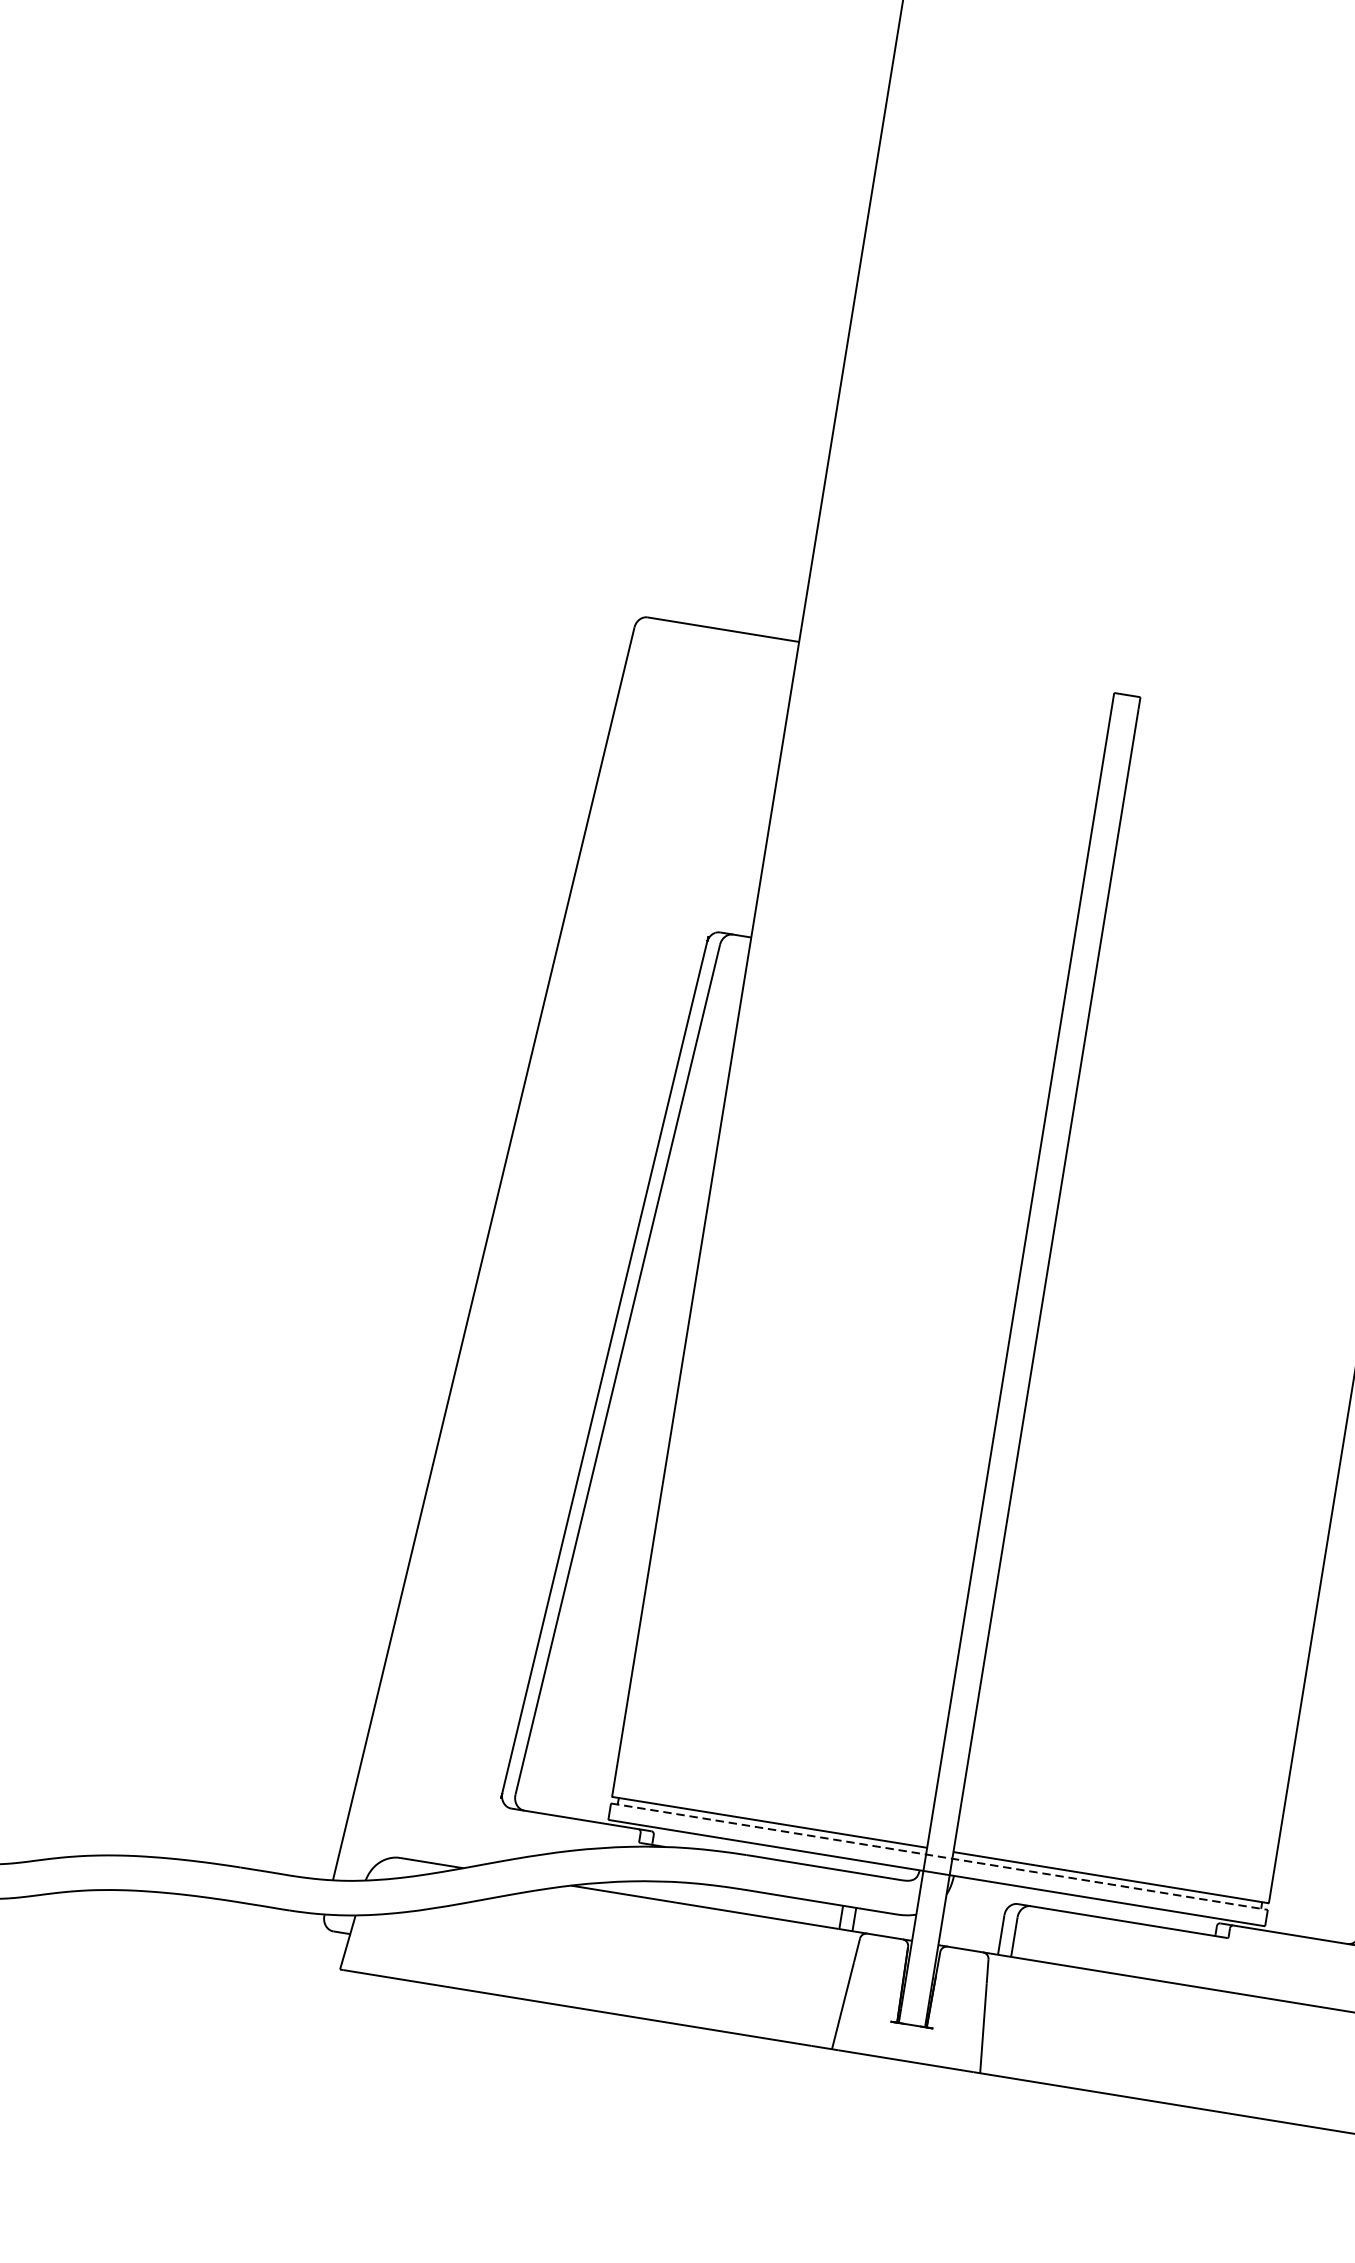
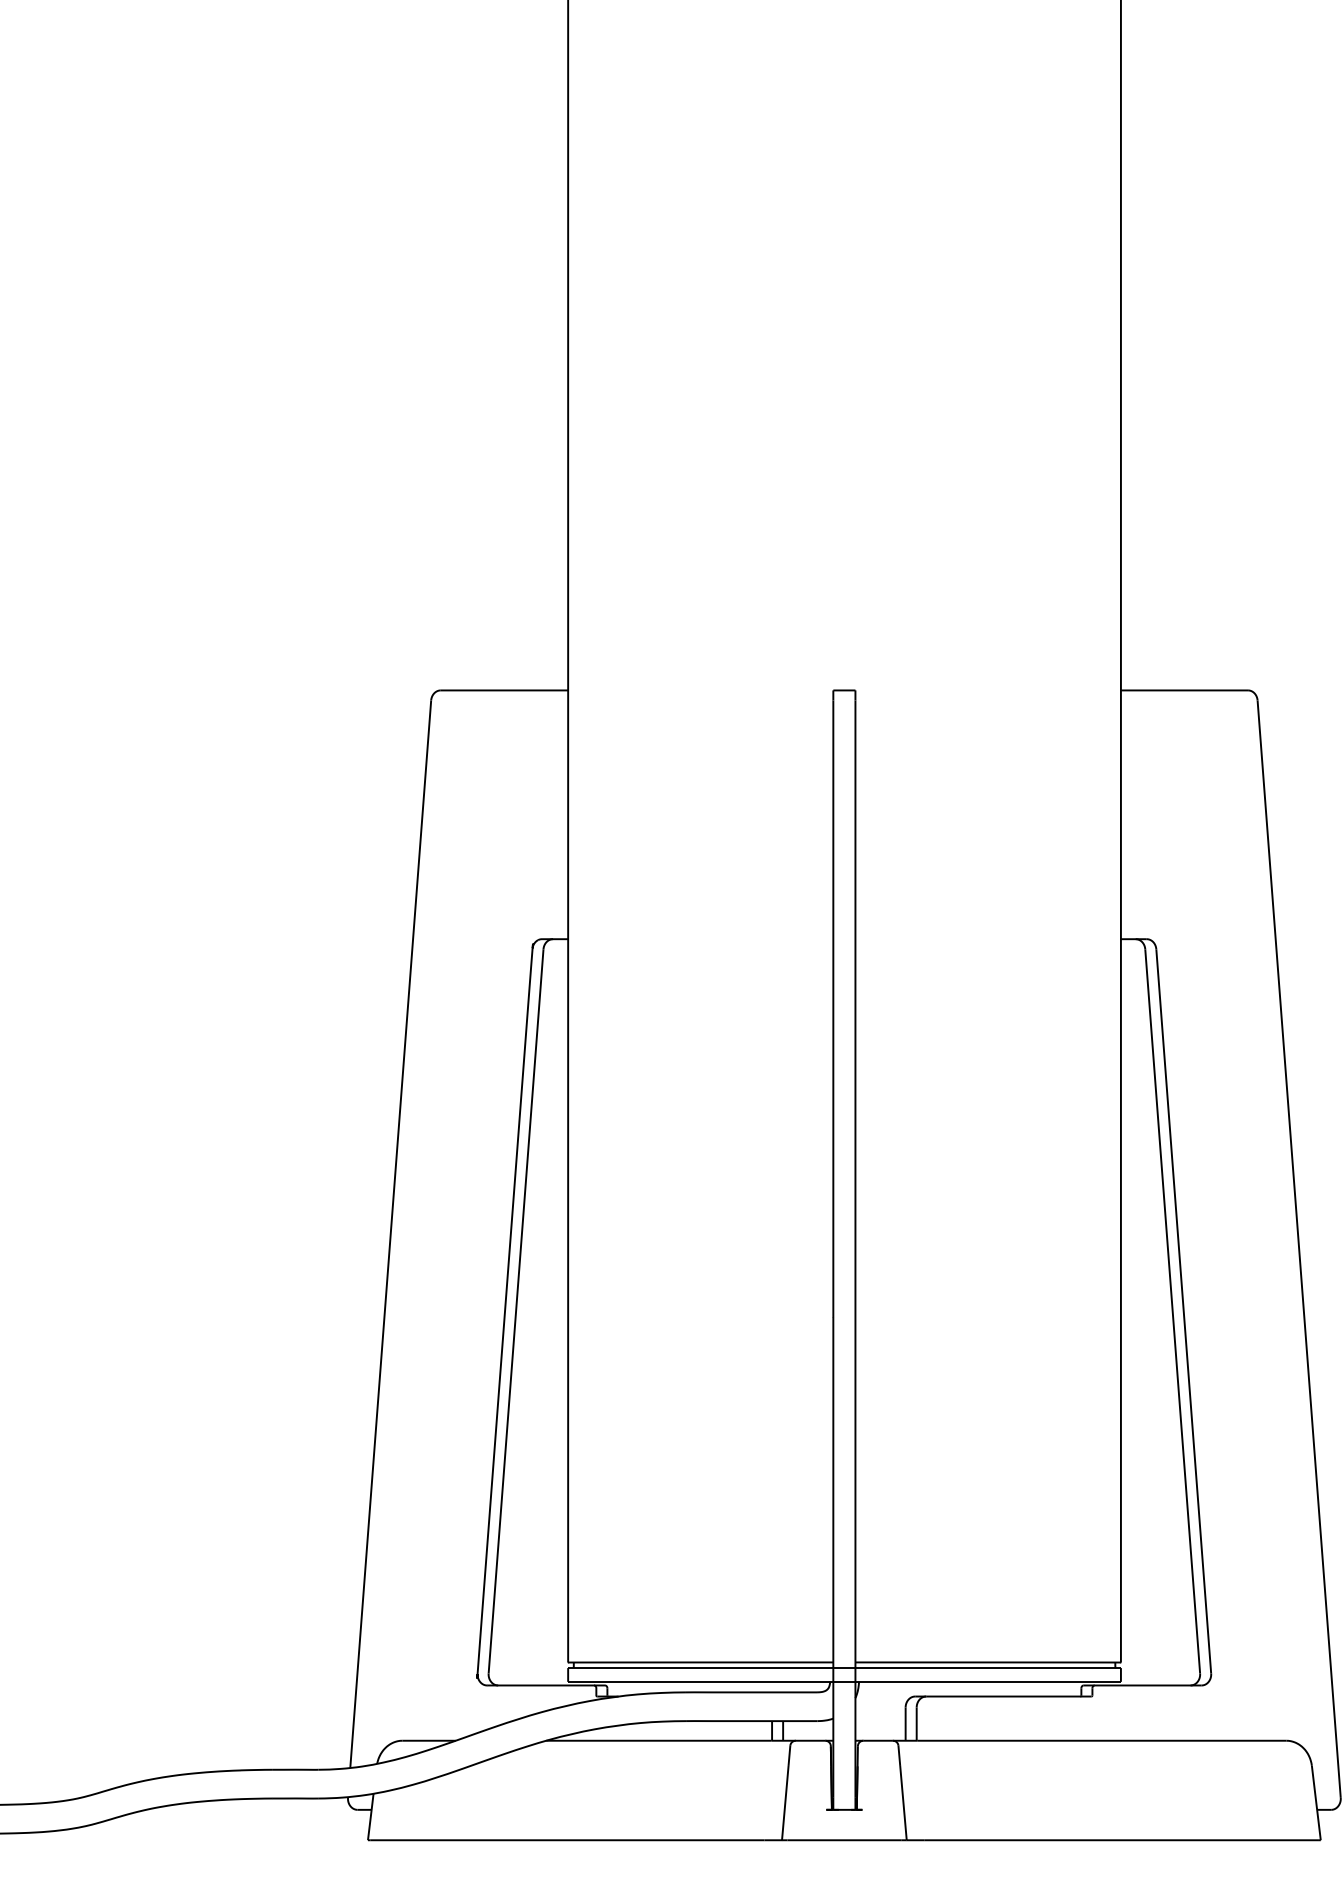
line: (940, 1857) -> (845, 1668), dashed -> solid

